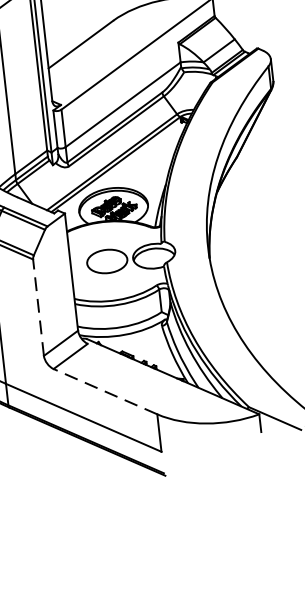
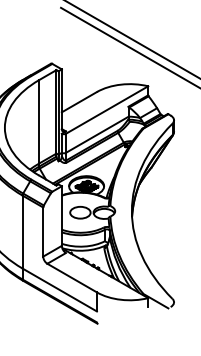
line: (39, 308) -> (43, 232), dashed -> solid
line: (106, 392) -> (72, 278), dashed -> solid

